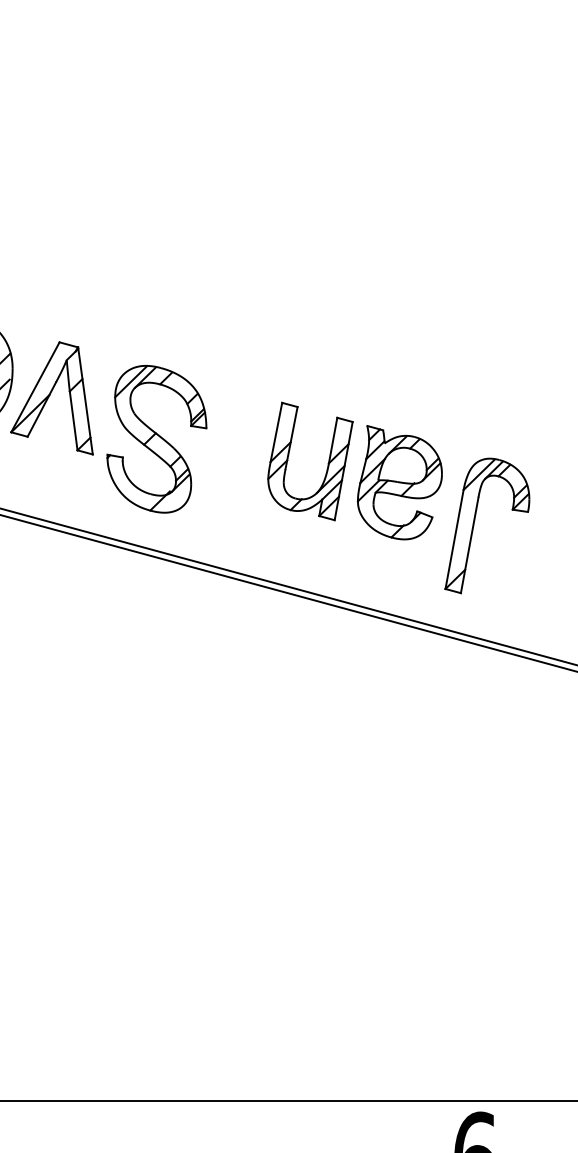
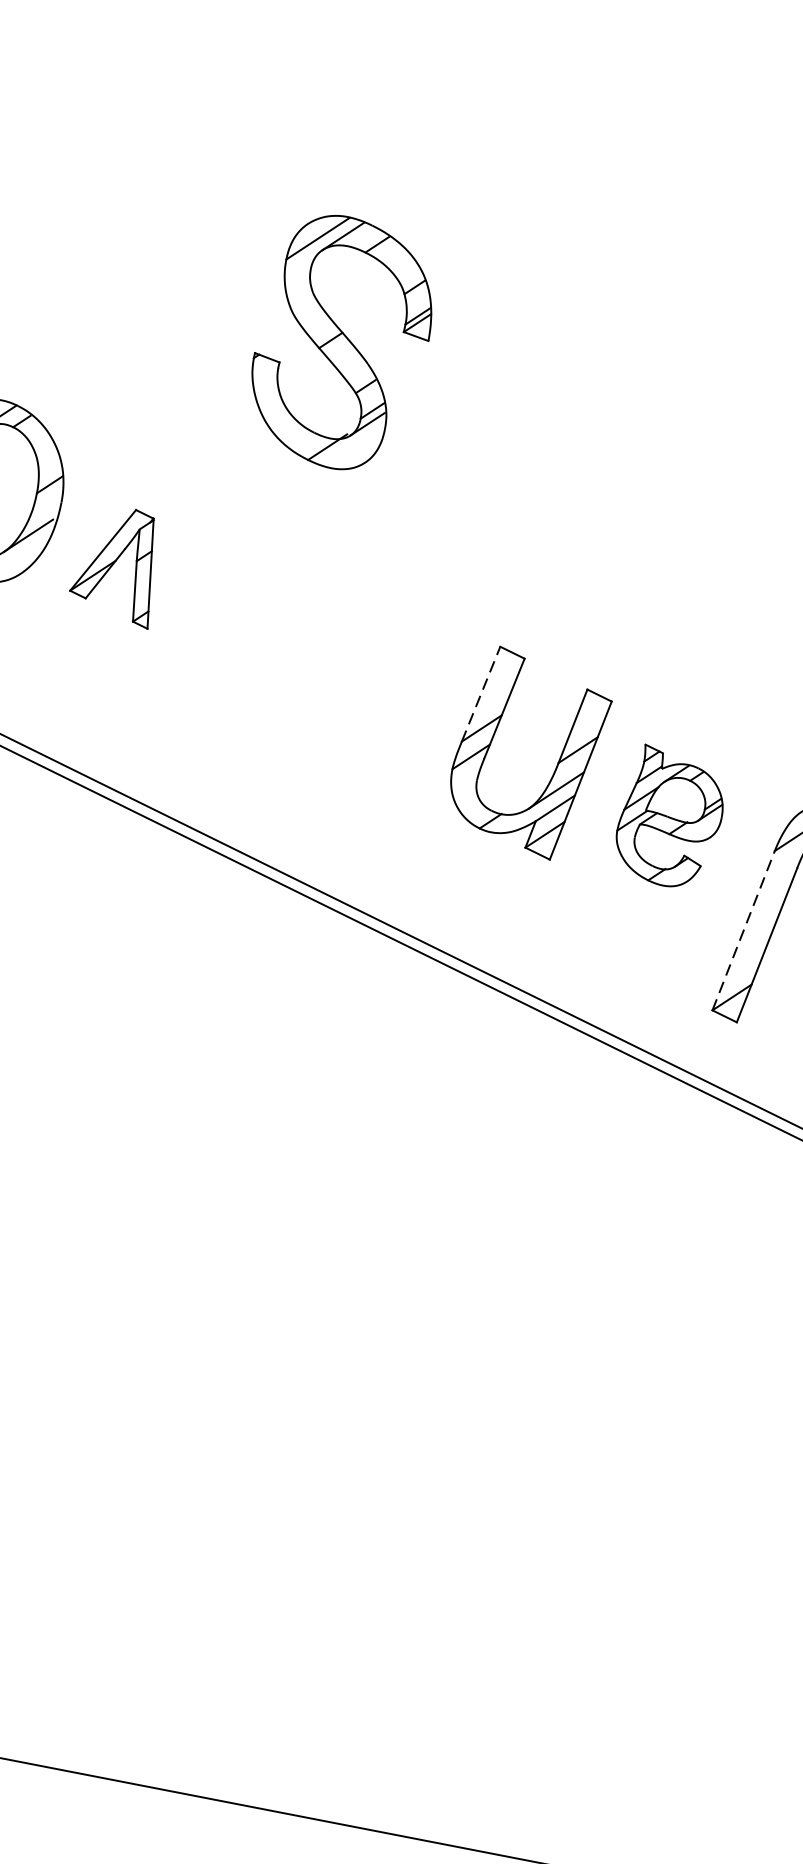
part: (51, 398) -> (116, 564), size x0.6
line: (276, 431) -> (481, 692), solid -> dashed
part: (156, 438) -> (341, 341), moved
part: (399, 482) -> (670, 817), size x0.7
line: (454, 539) -> (743, 930), solid -> dashed

